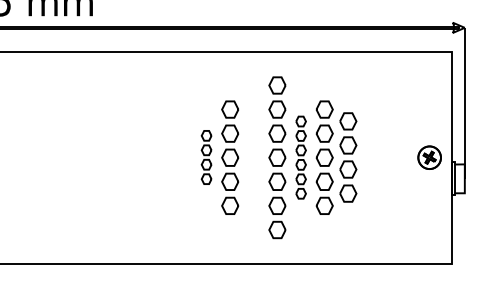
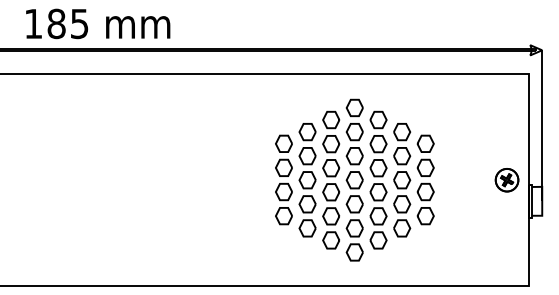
part: (206, 157) -> (283, 179), size x1.67
part: (254, 157) -> (331, 179), added
part: (301, 157) -> (378, 179), size x1.67

